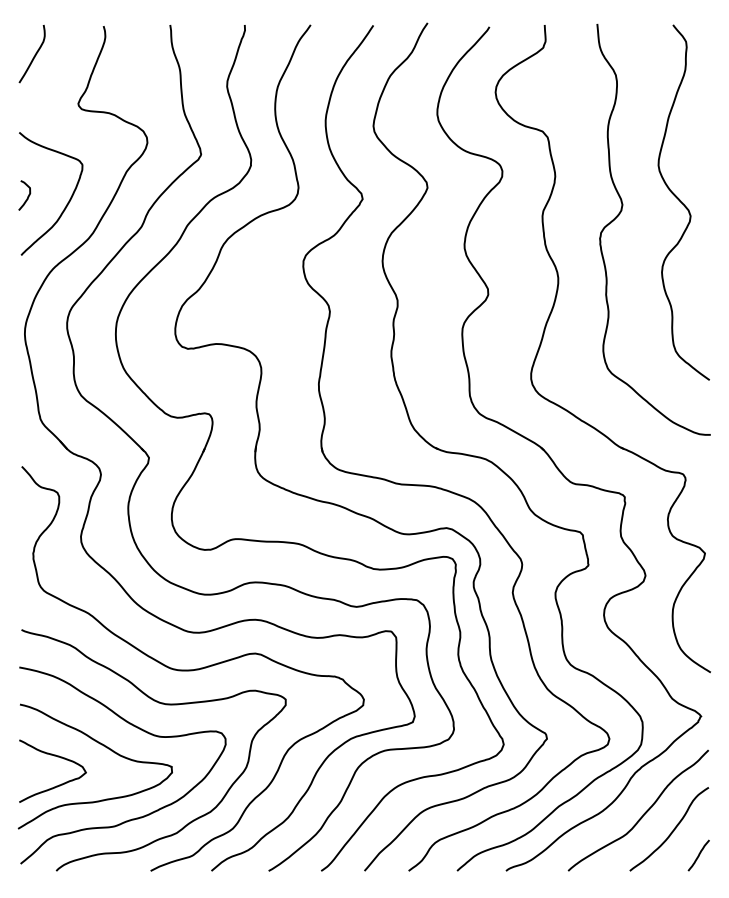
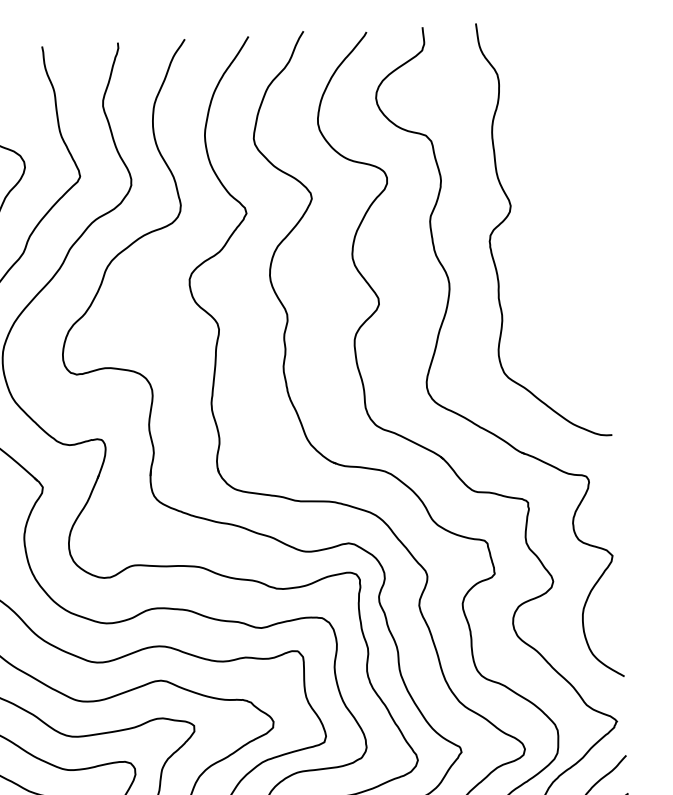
curve: (682, 202) -> (571, 200), removed

